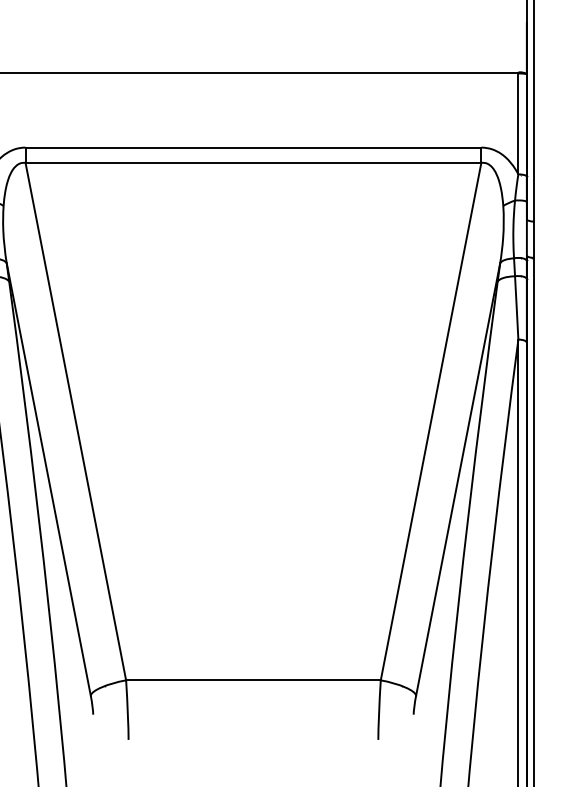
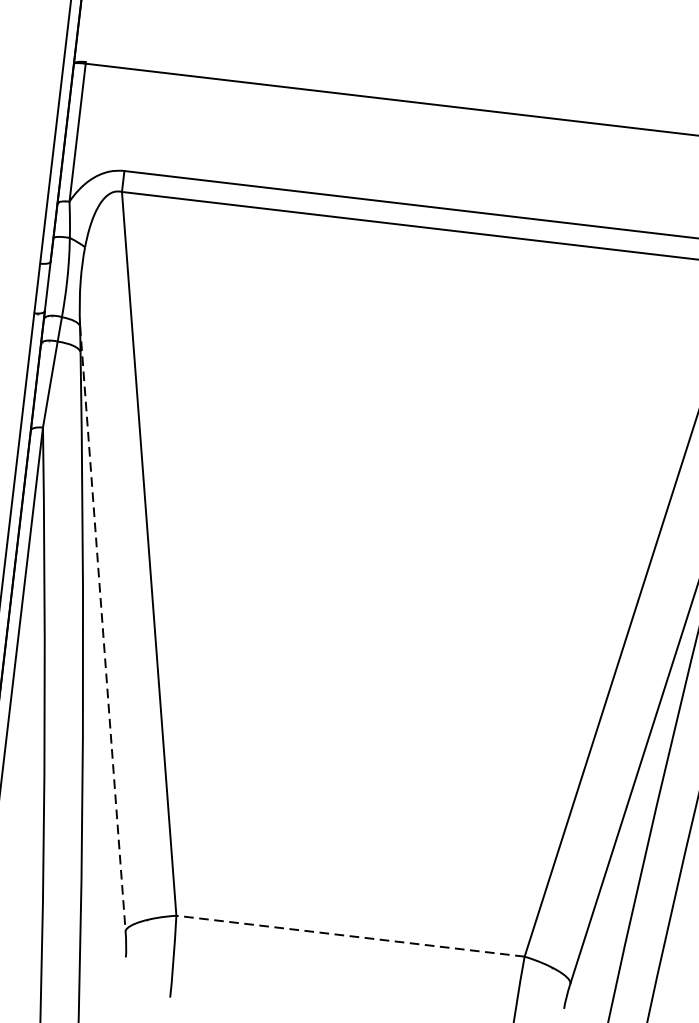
line: (48, 479) -> (102, 628), solid -> dashed
line: (252, 680) -> (349, 936), solid -> dashed

